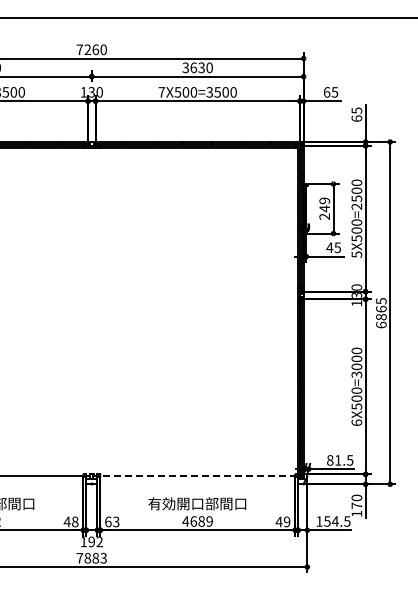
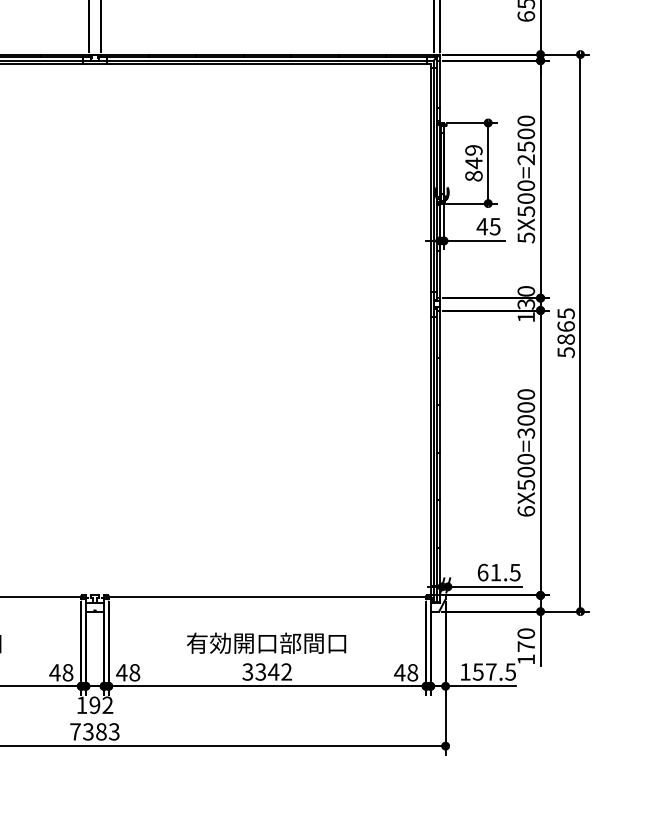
text: (324, 216) -> (473, 175), 249 -> 849
text: (381, 324) -> (566, 351), 6865 -> 5865
text: (330, 460) -> (483, 572), 81.5 -> 61.5
line: (197, 475) -> (266, 597), dashed -> solid
text: (111, 521) -> (127, 672), 63 -> 48
text: (197, 521) -> (266, 672), 4689 -> 3342
text: (286, 521) -> (411, 672), 49 -> 48
text: (334, 521) -> (489, 672), 154.5 -> 157.5
text: (87, 558) -> (87, 732), 7883 -> 7383

